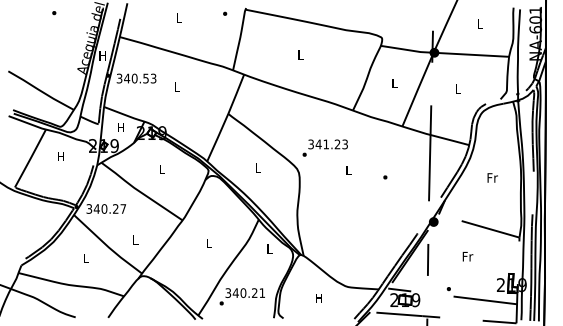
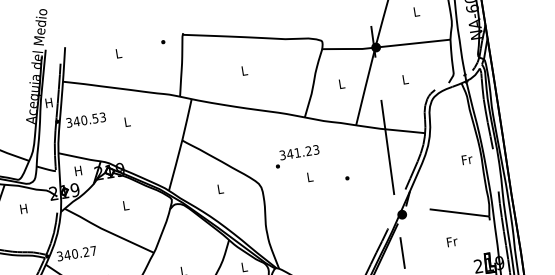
text: (324, 147) -> (296, 156), moved
text: (492, 177) -> (467, 159), moved
text: (467, 256) -> (451, 241), moved

